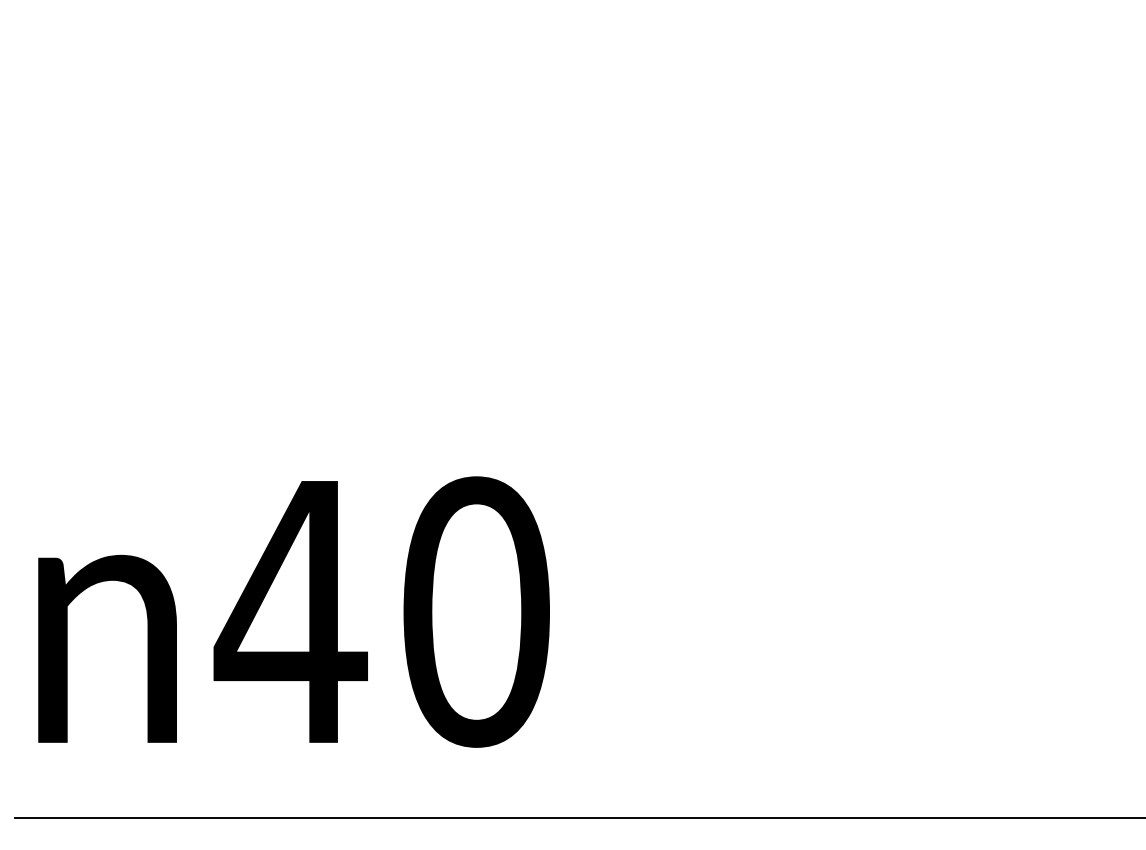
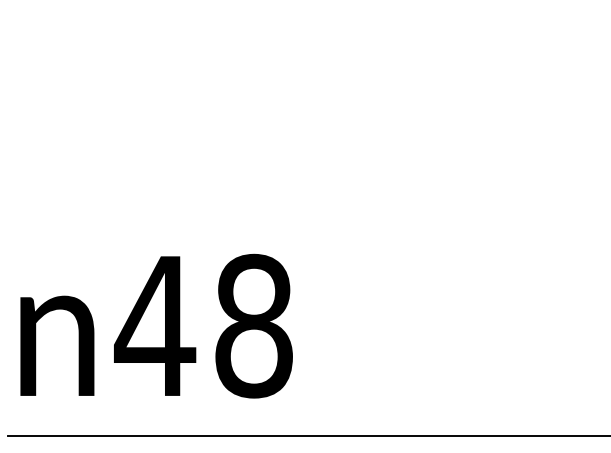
text: (477, 612) -> (254, 326), 40 -> 48

